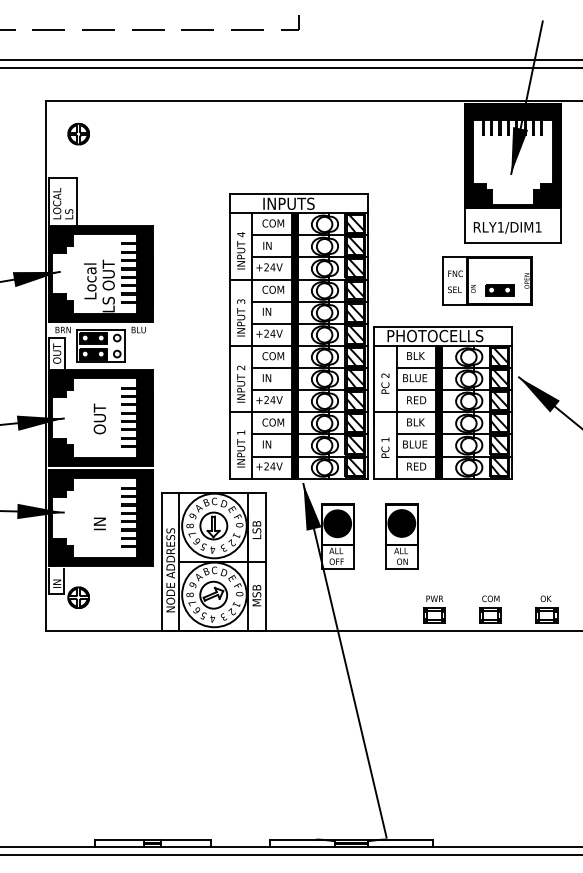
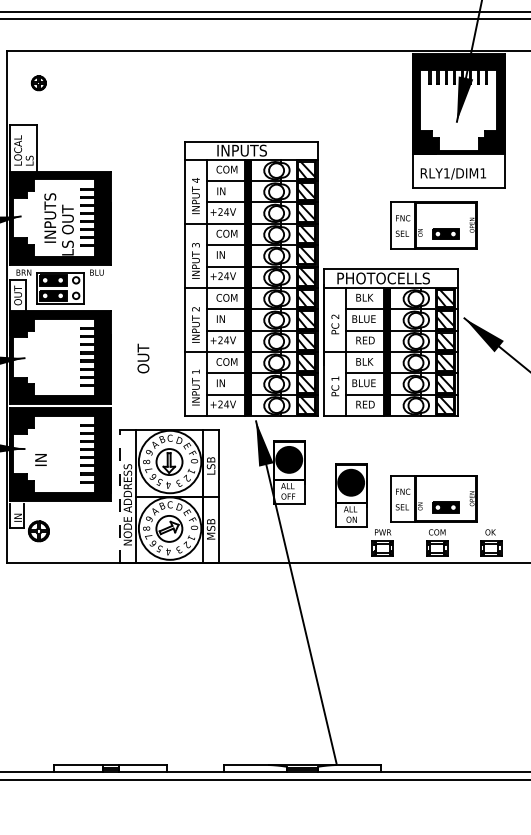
part: (78, 133) -> (38, 82), size x0.7
text: (90, 272) -> (50, 217), Local -> INPUTS
text: (99, 418) -> (143, 358), moved
text: (99, 523) -> (40, 459), moved
part: (401, 536) -> (350, 495), moved
line: (162, 561) -> (119, 496), solid -> dashed
part: (487, 563) -> (433, 498), added

